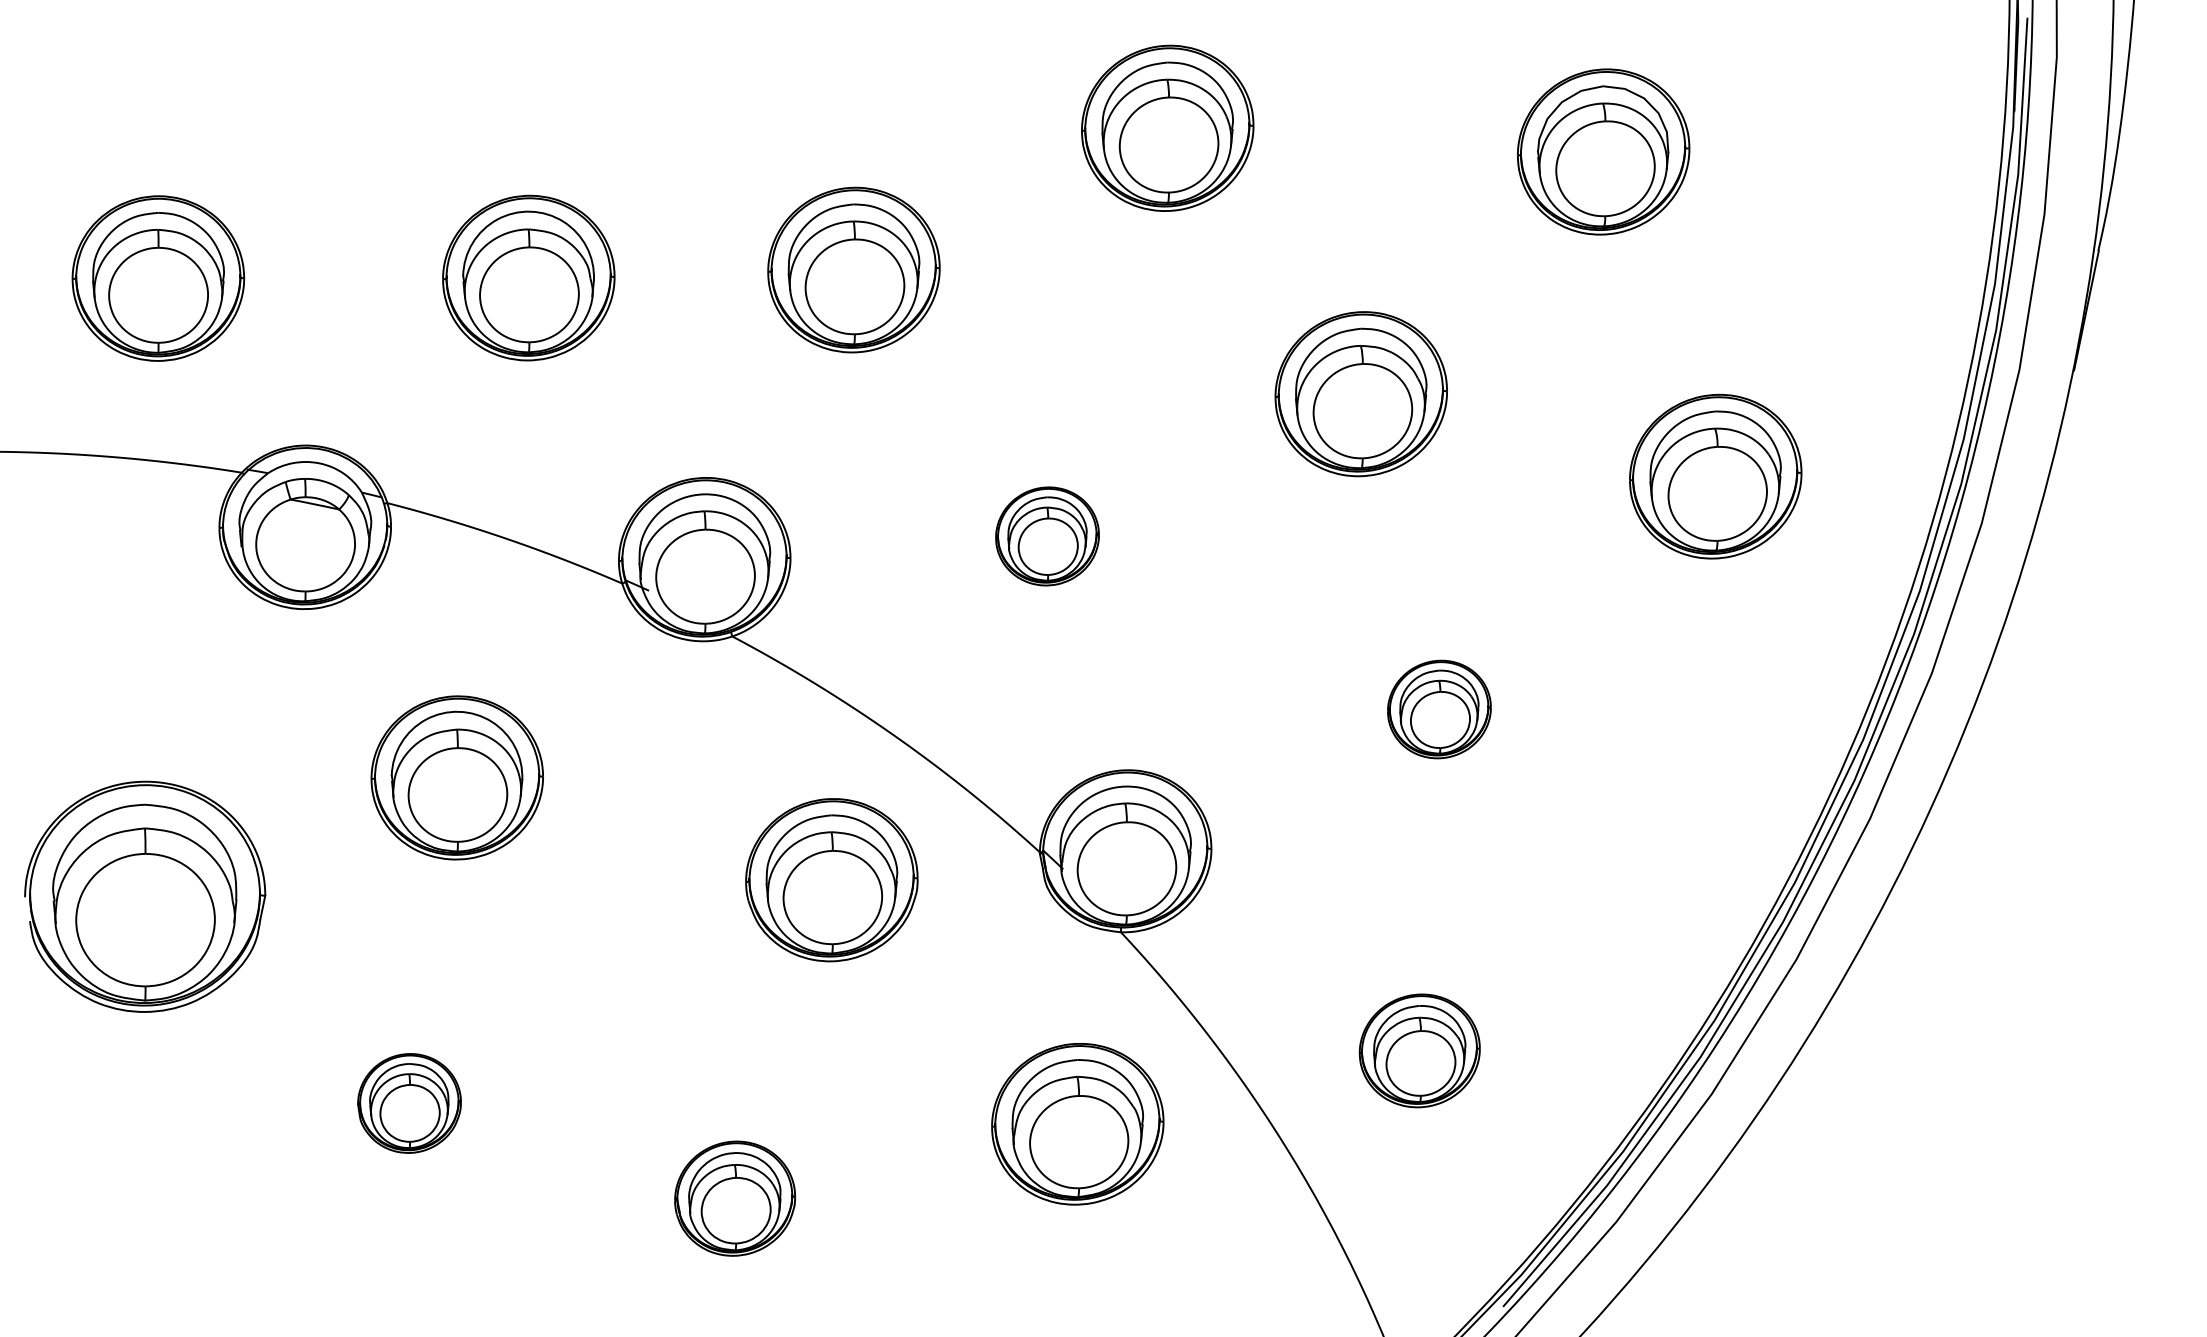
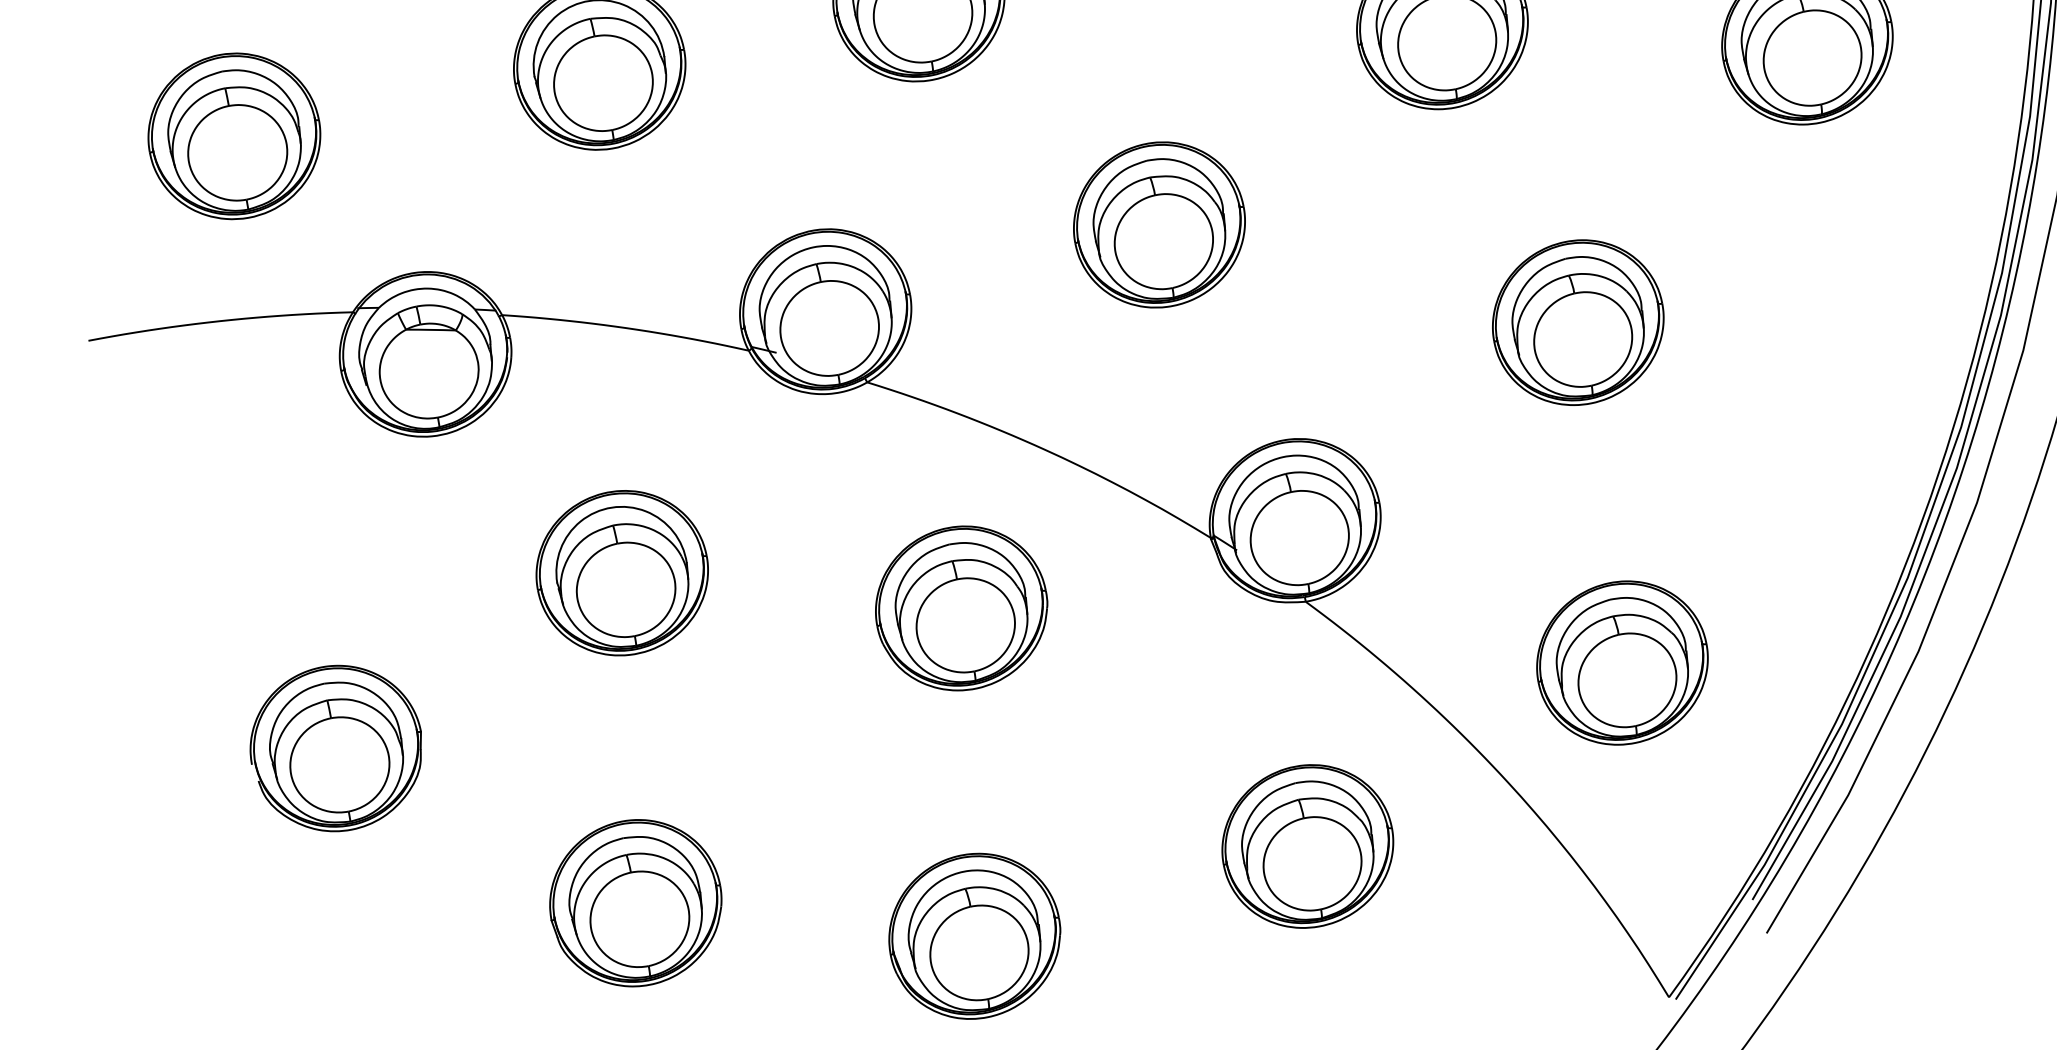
part: (1047, 536) -> (1159, 225), size x1.67
part: (1439, 709) -> (1578, 322), size x1.67
part: (831, 880) -> (961, 608), moved
part: (144, 896) -> (335, 748), size x0.71
part: (1419, 1050) -> (1622, 662), size x1.43
part: (409, 1103) -> (635, 903), size x1.67
part: (1077, 1124) -> (1307, 846), moved
part: (734, 1198) -> (974, 936), size x1.43

